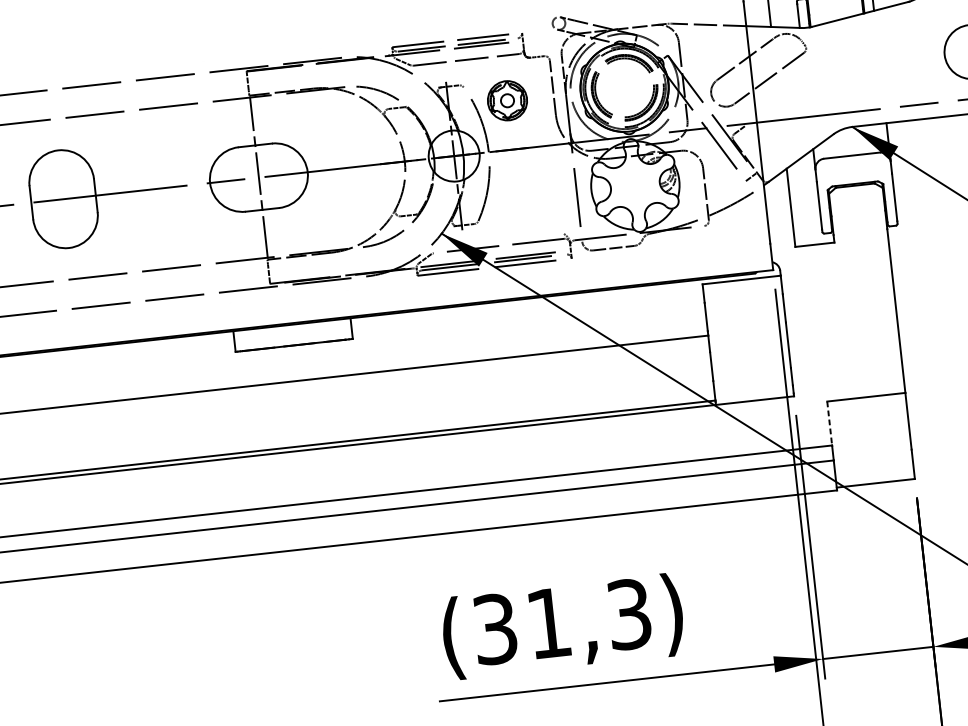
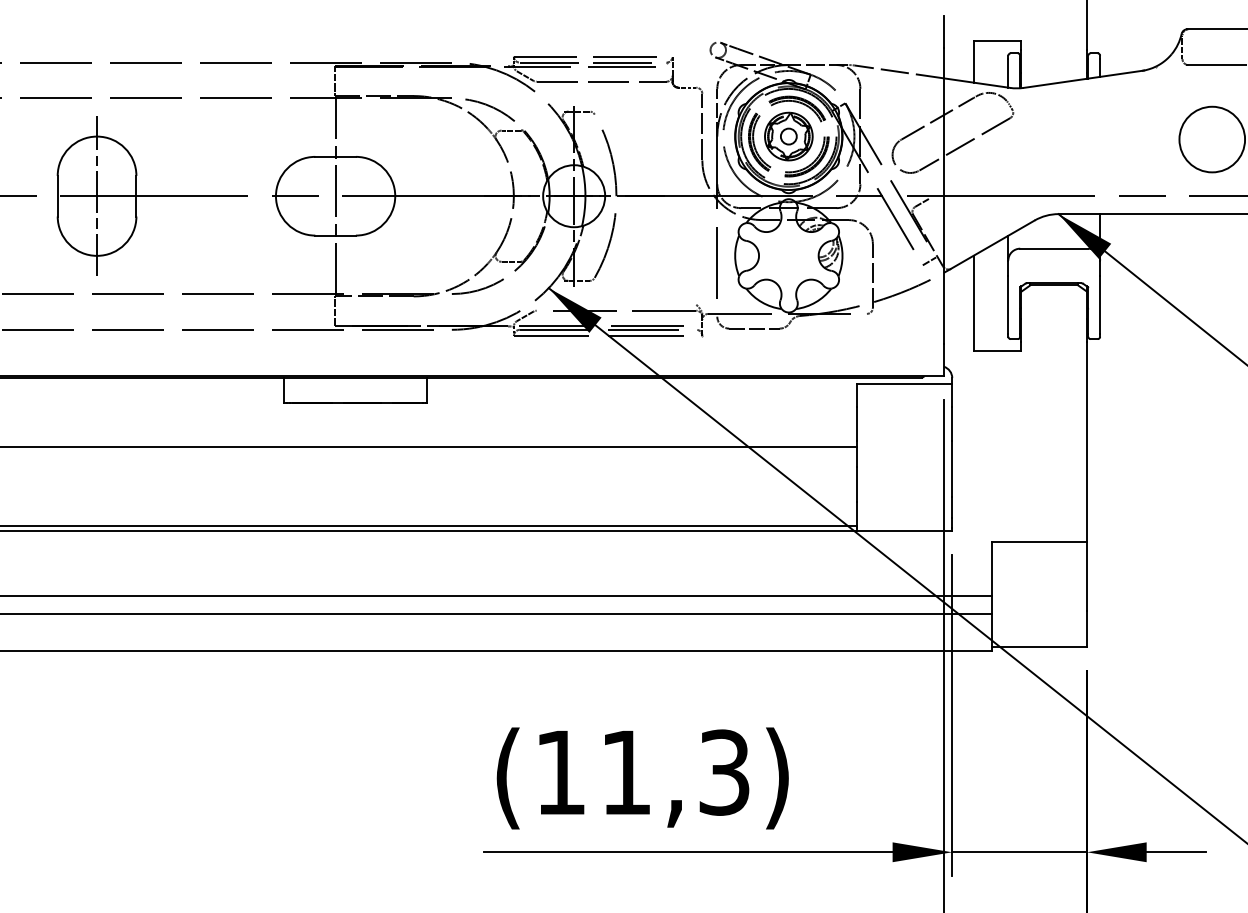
part: (507, 100) -> (788, 136), moved
line: (63, 199) -> (97, 196), added
line: (829, 423) -> (991, 568), dashed -> solid
text: (495, 629) -> (560, 772), (31,3) -> (11,3)

